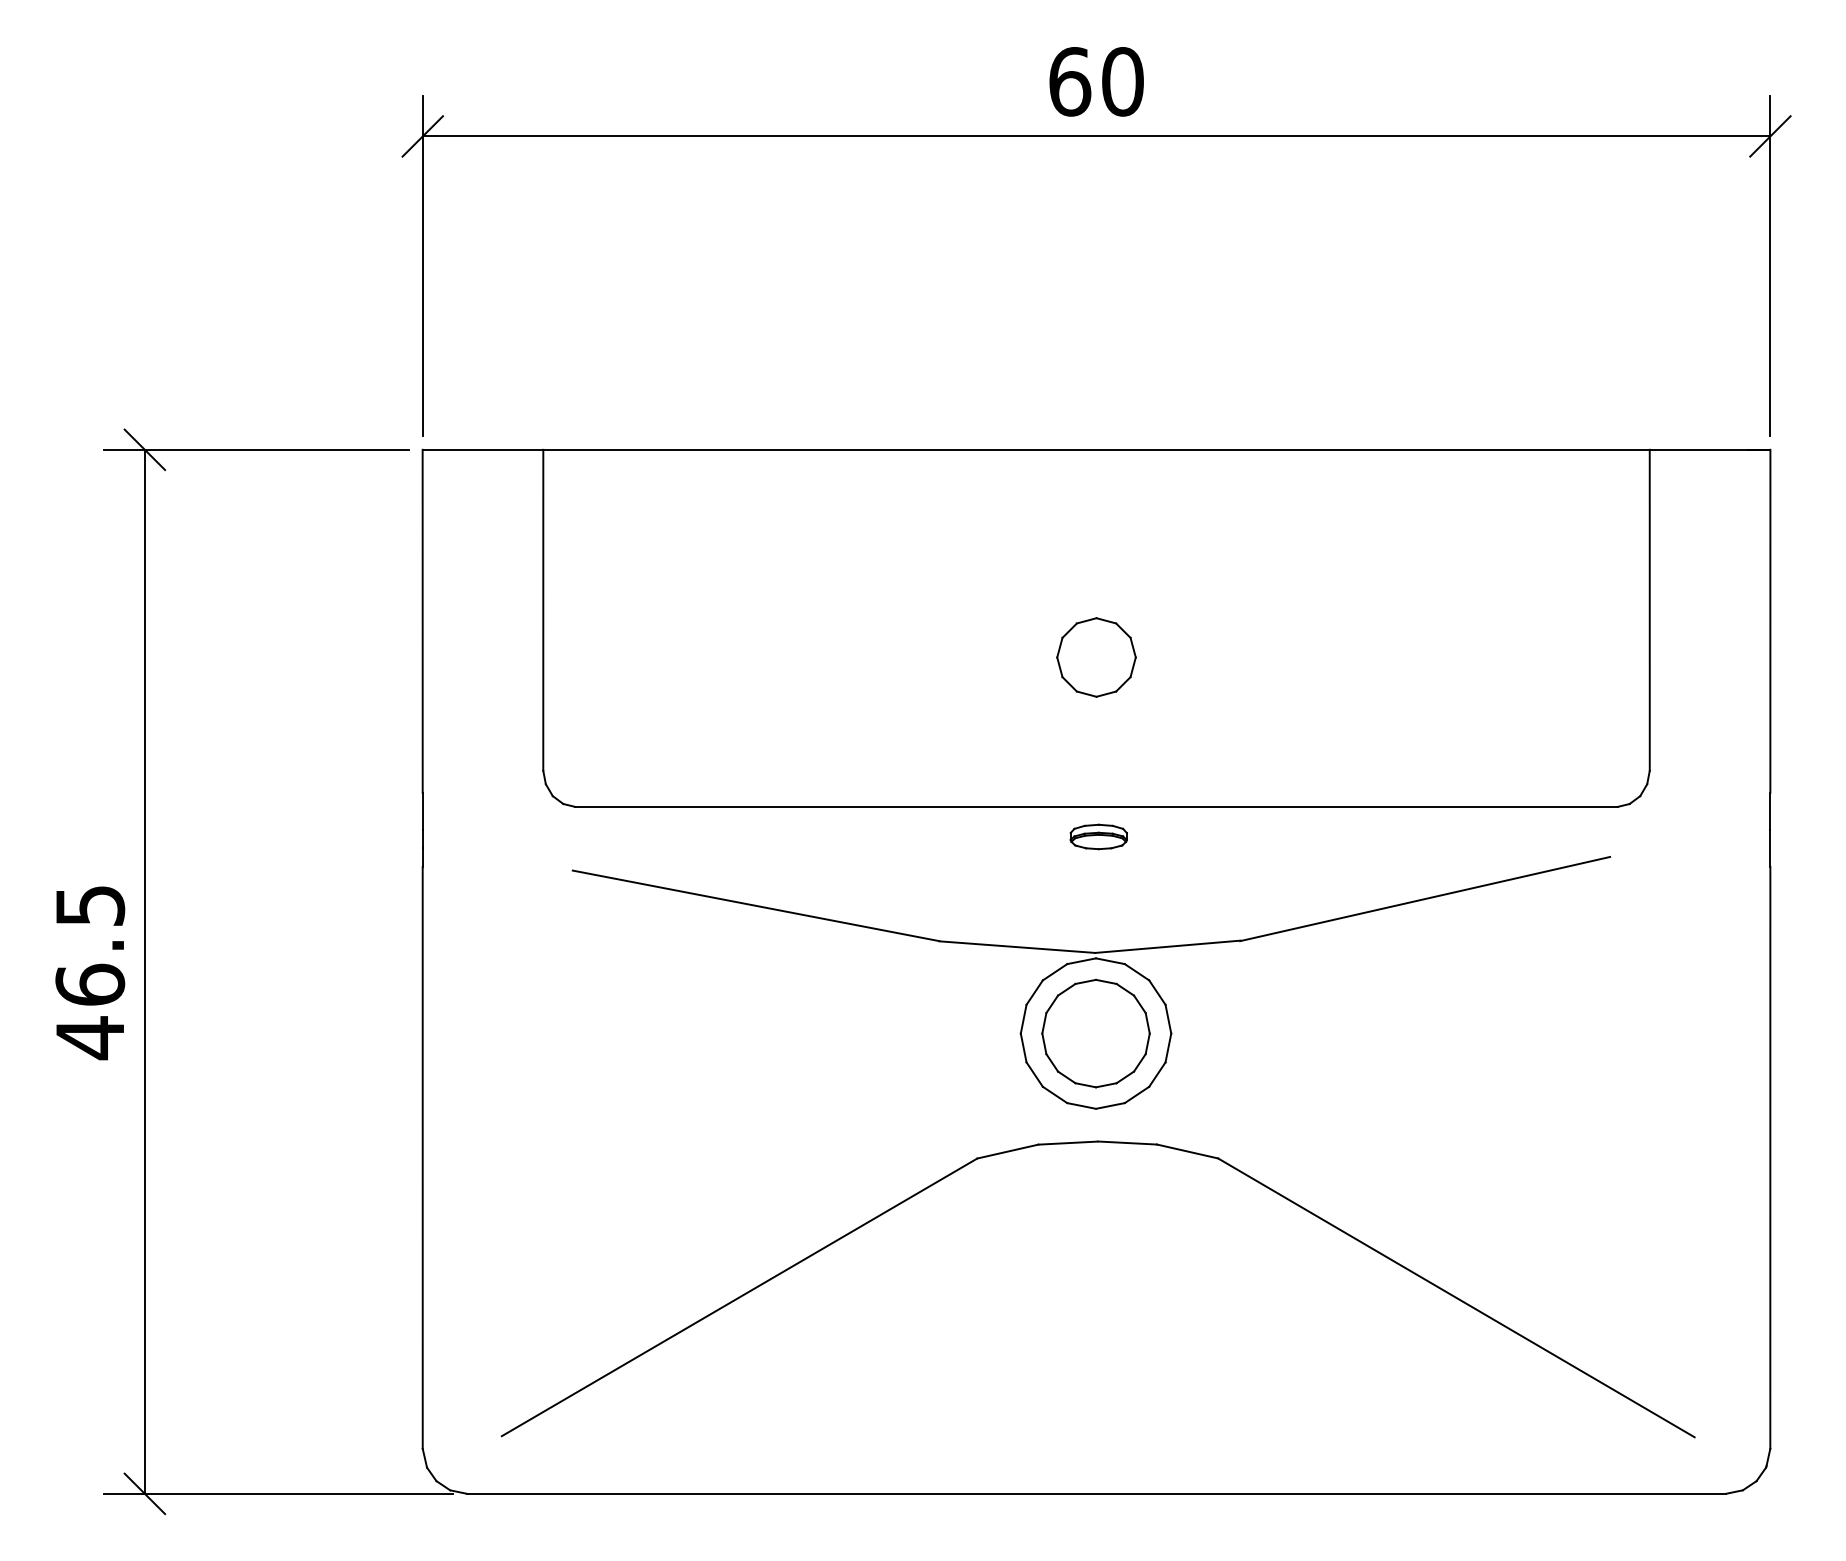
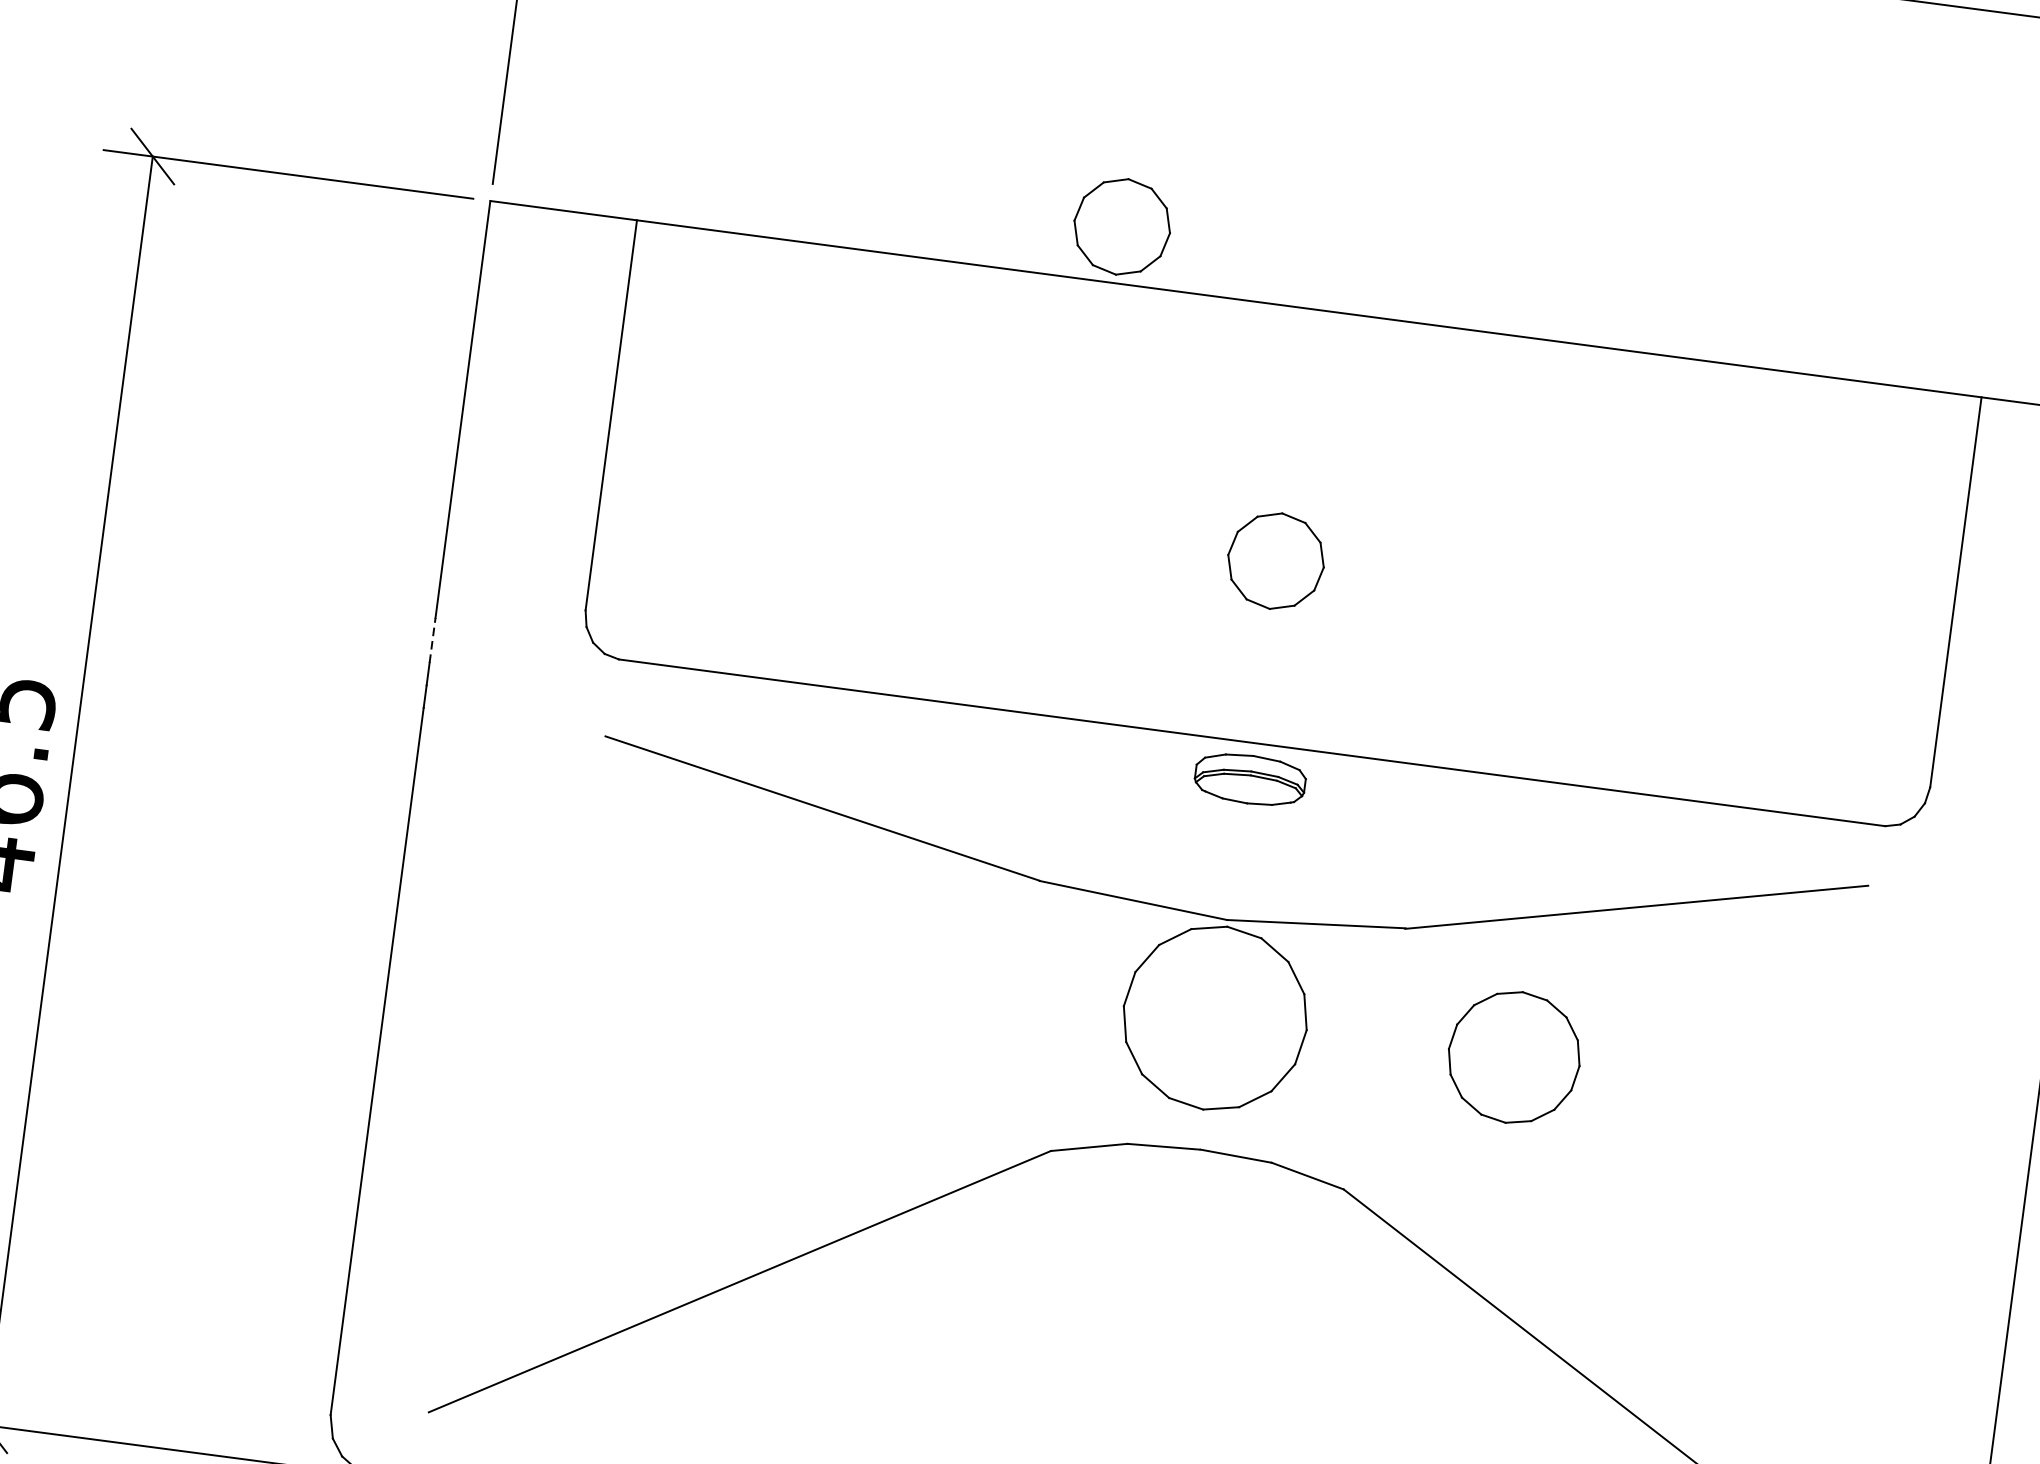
part: (936, 403) -> (1122, 226), added
line: (422, 811) -> (432, 640), solid -> dashed
part: (1098, 836) -> (1249, 779), size x1.6
part: (1095, 1033) -> (1513, 1057), moved

